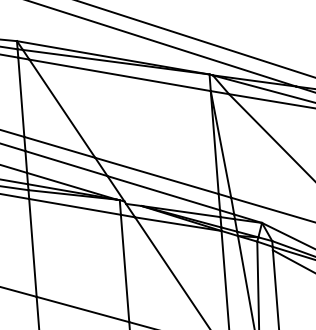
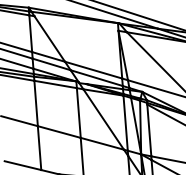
line: (120, 75) -> (76, 23), removed

